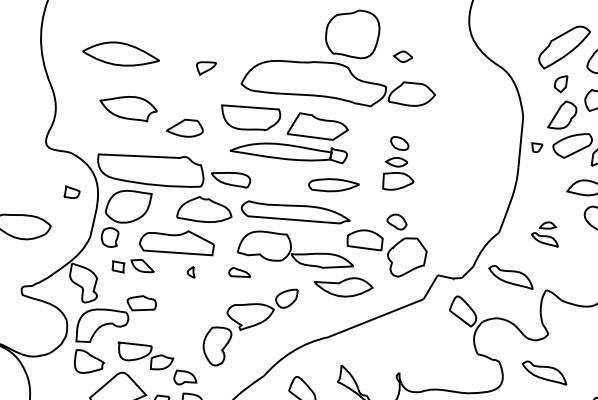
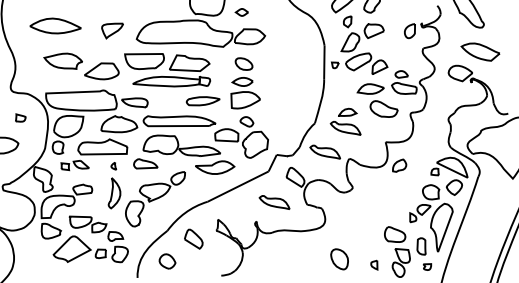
part: (206, 67) -> (112, 30), size x1.67
part: (184, 128) -> (101, 71), size x1.43
part: (399, 164) -> (245, 83), size x1.43
part: (71, 191) -> (20, 117), moved
part: (545, 233) -> (345, 121), size x1.67
part: (239, 272) -> (145, 163), size x1.67
part: (189, 313) -> (114, 193), added
part: (544, 372) -> (274, 202), moved

